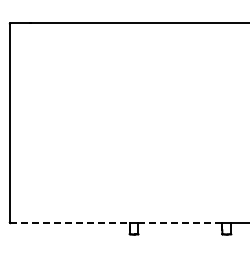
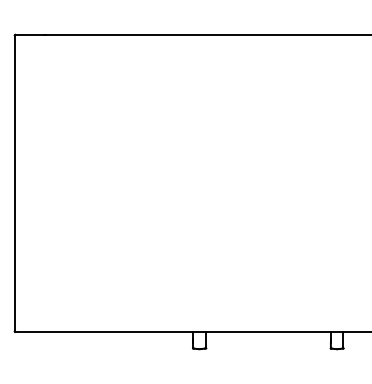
line: (70, 223) -> (104, 332), dashed -> solid
line: (180, 223) -> (268, 332), dashed -> solid

